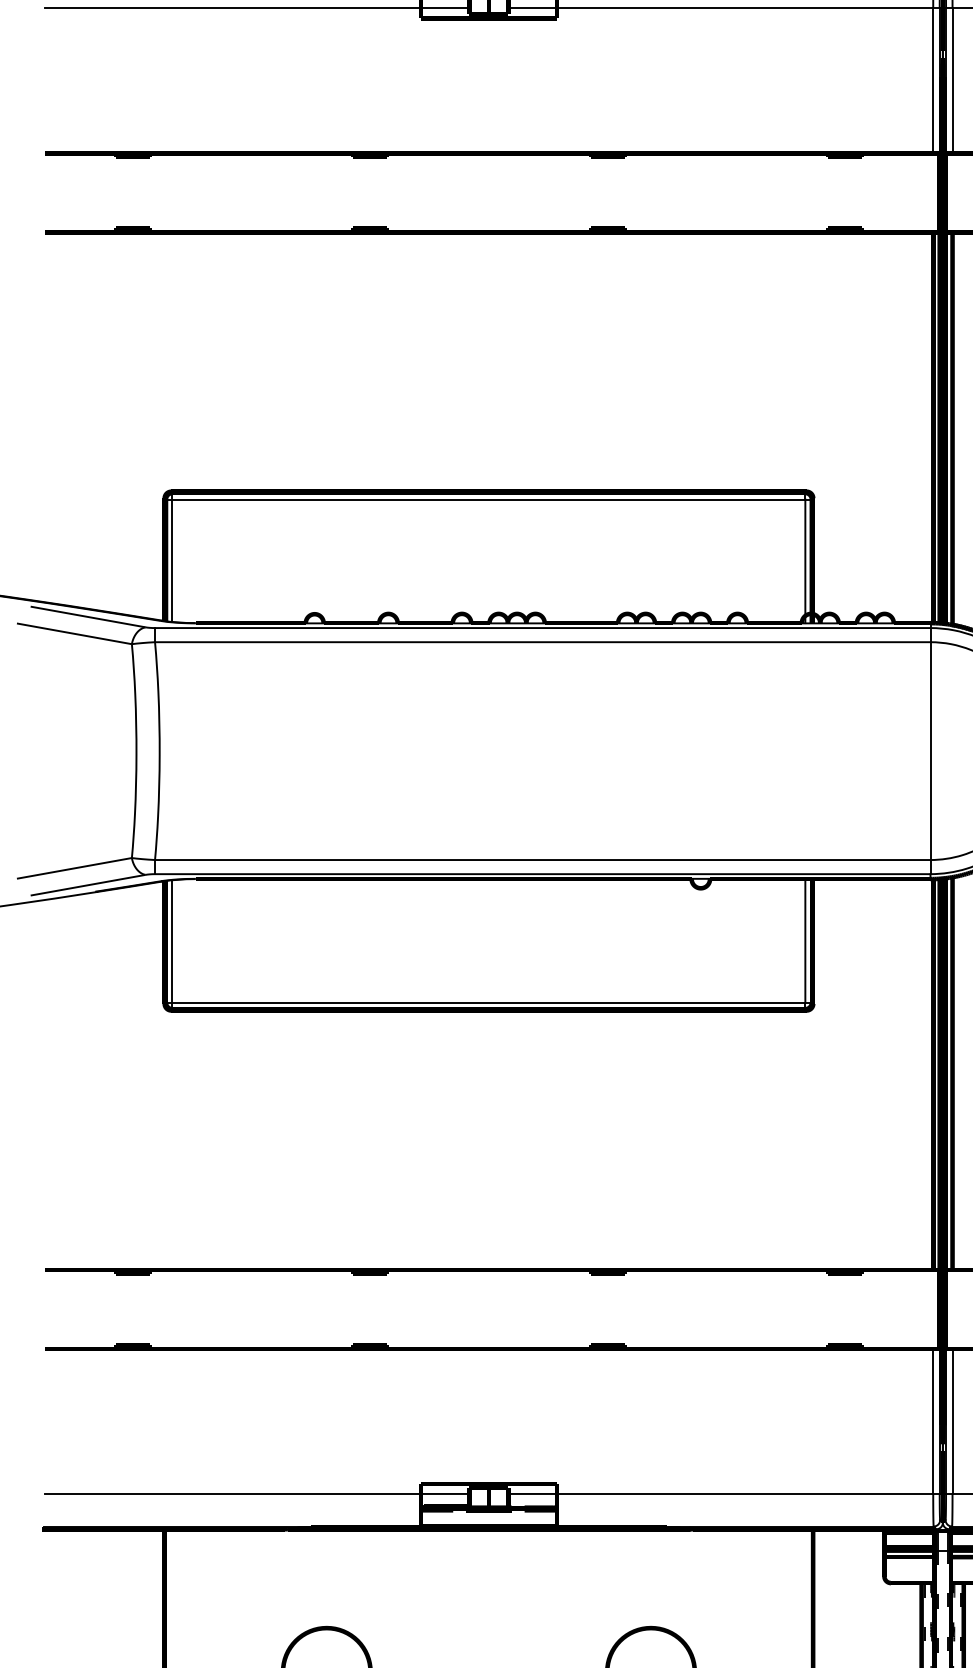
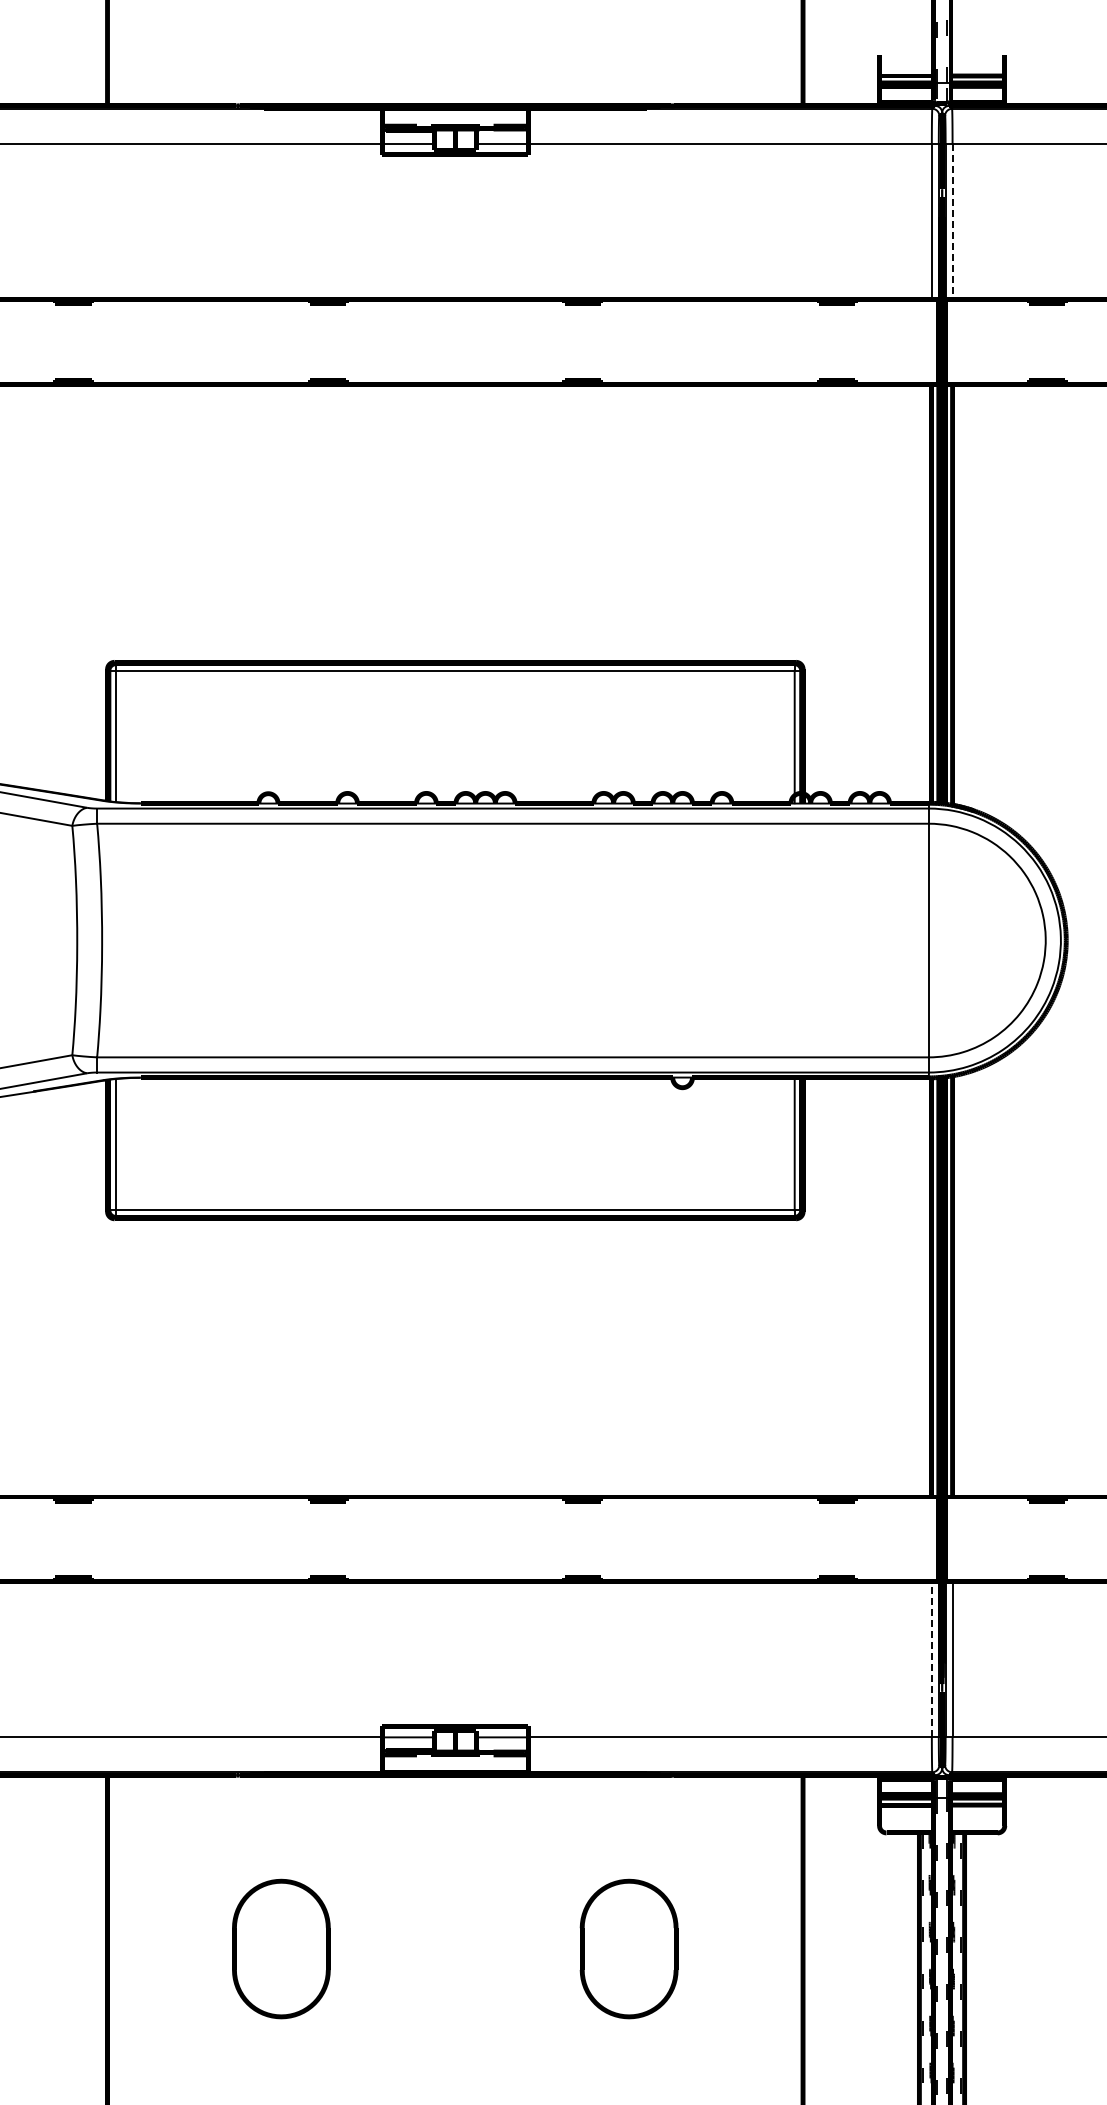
line: (952, 80) -> (952, 221), solid -> dashed
line: (932, 1421) -> (931, 1659), solid -> dashed

